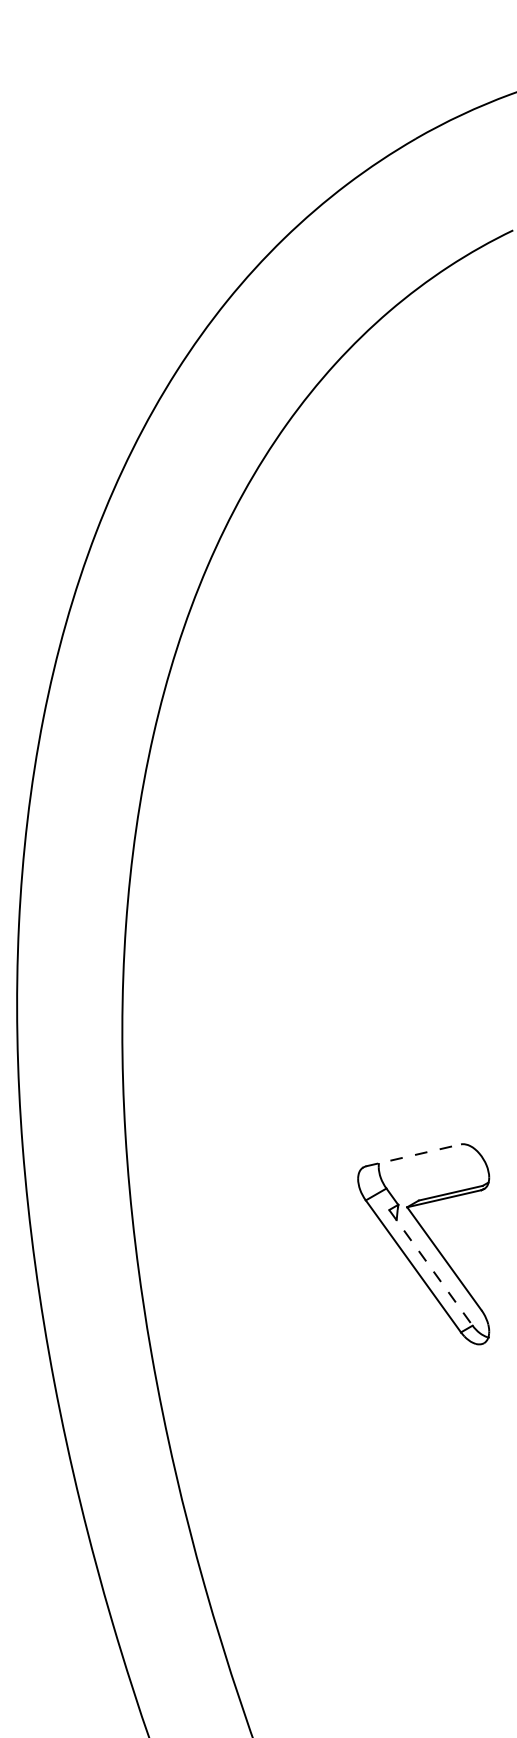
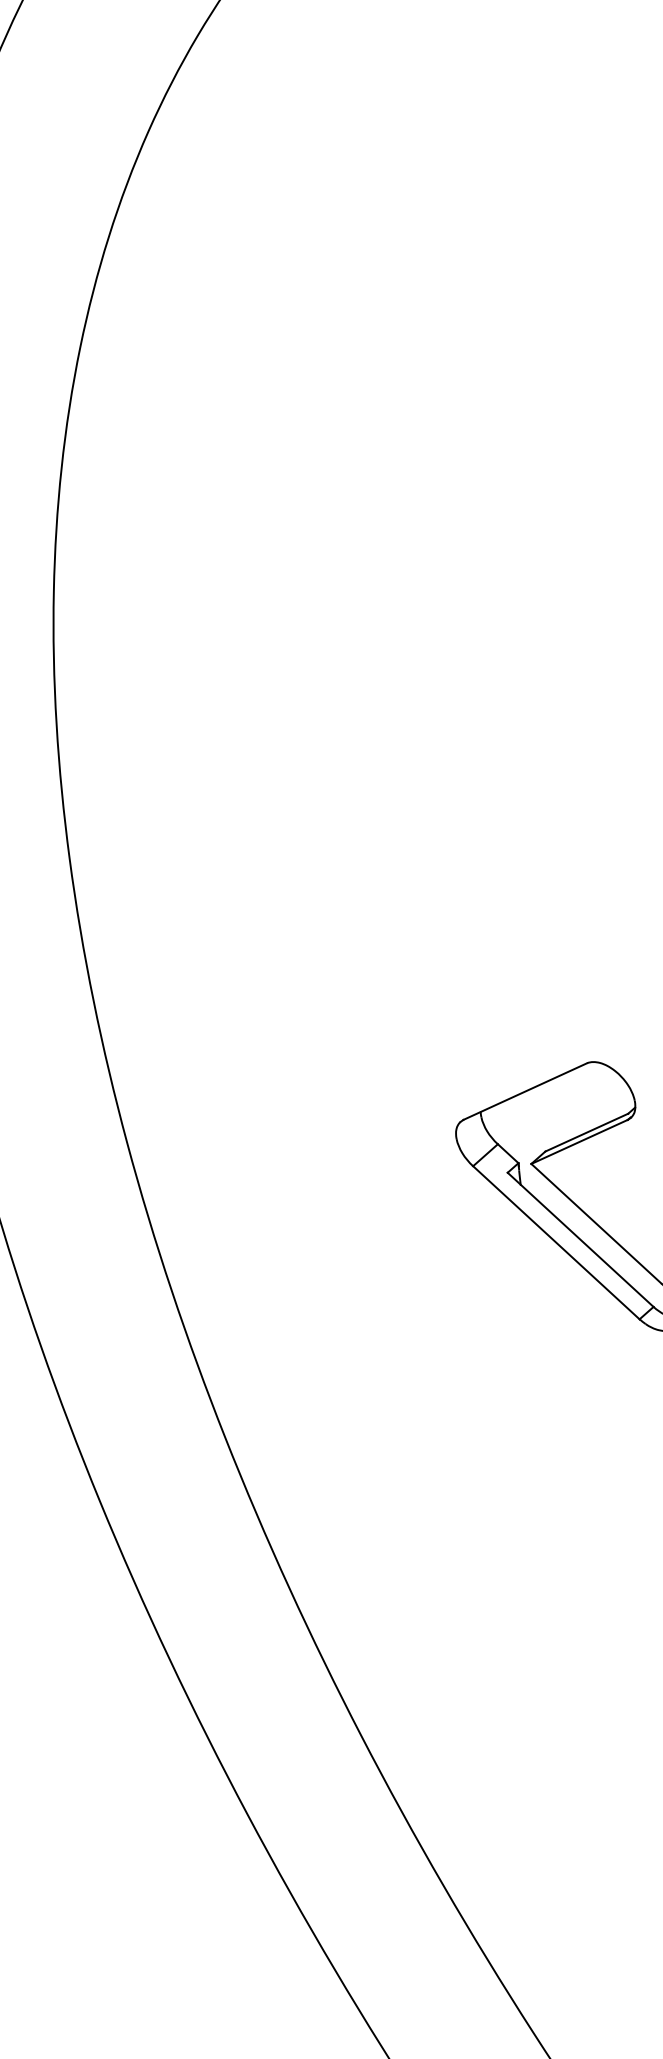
line: (413, 1155) -> (525, 1091), dashed -> solid
line: (431, 1268) -> (581, 1240), dashed -> solid

